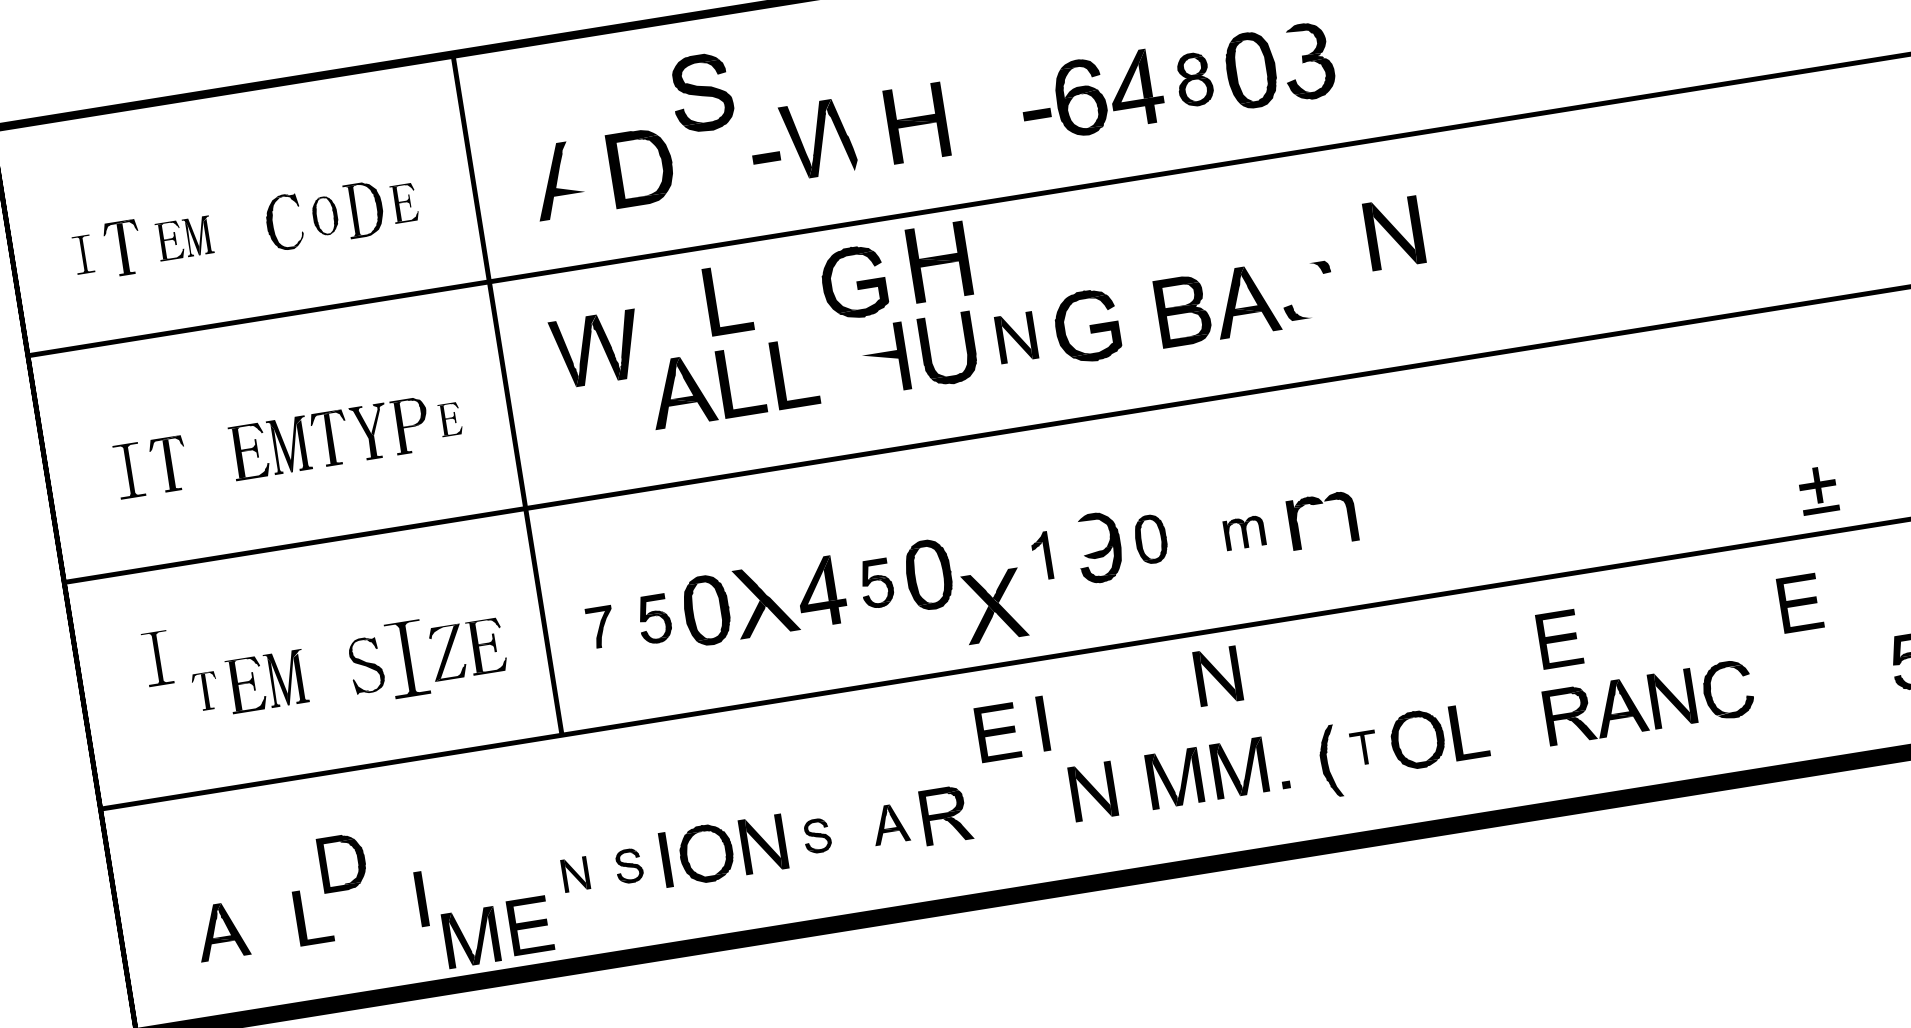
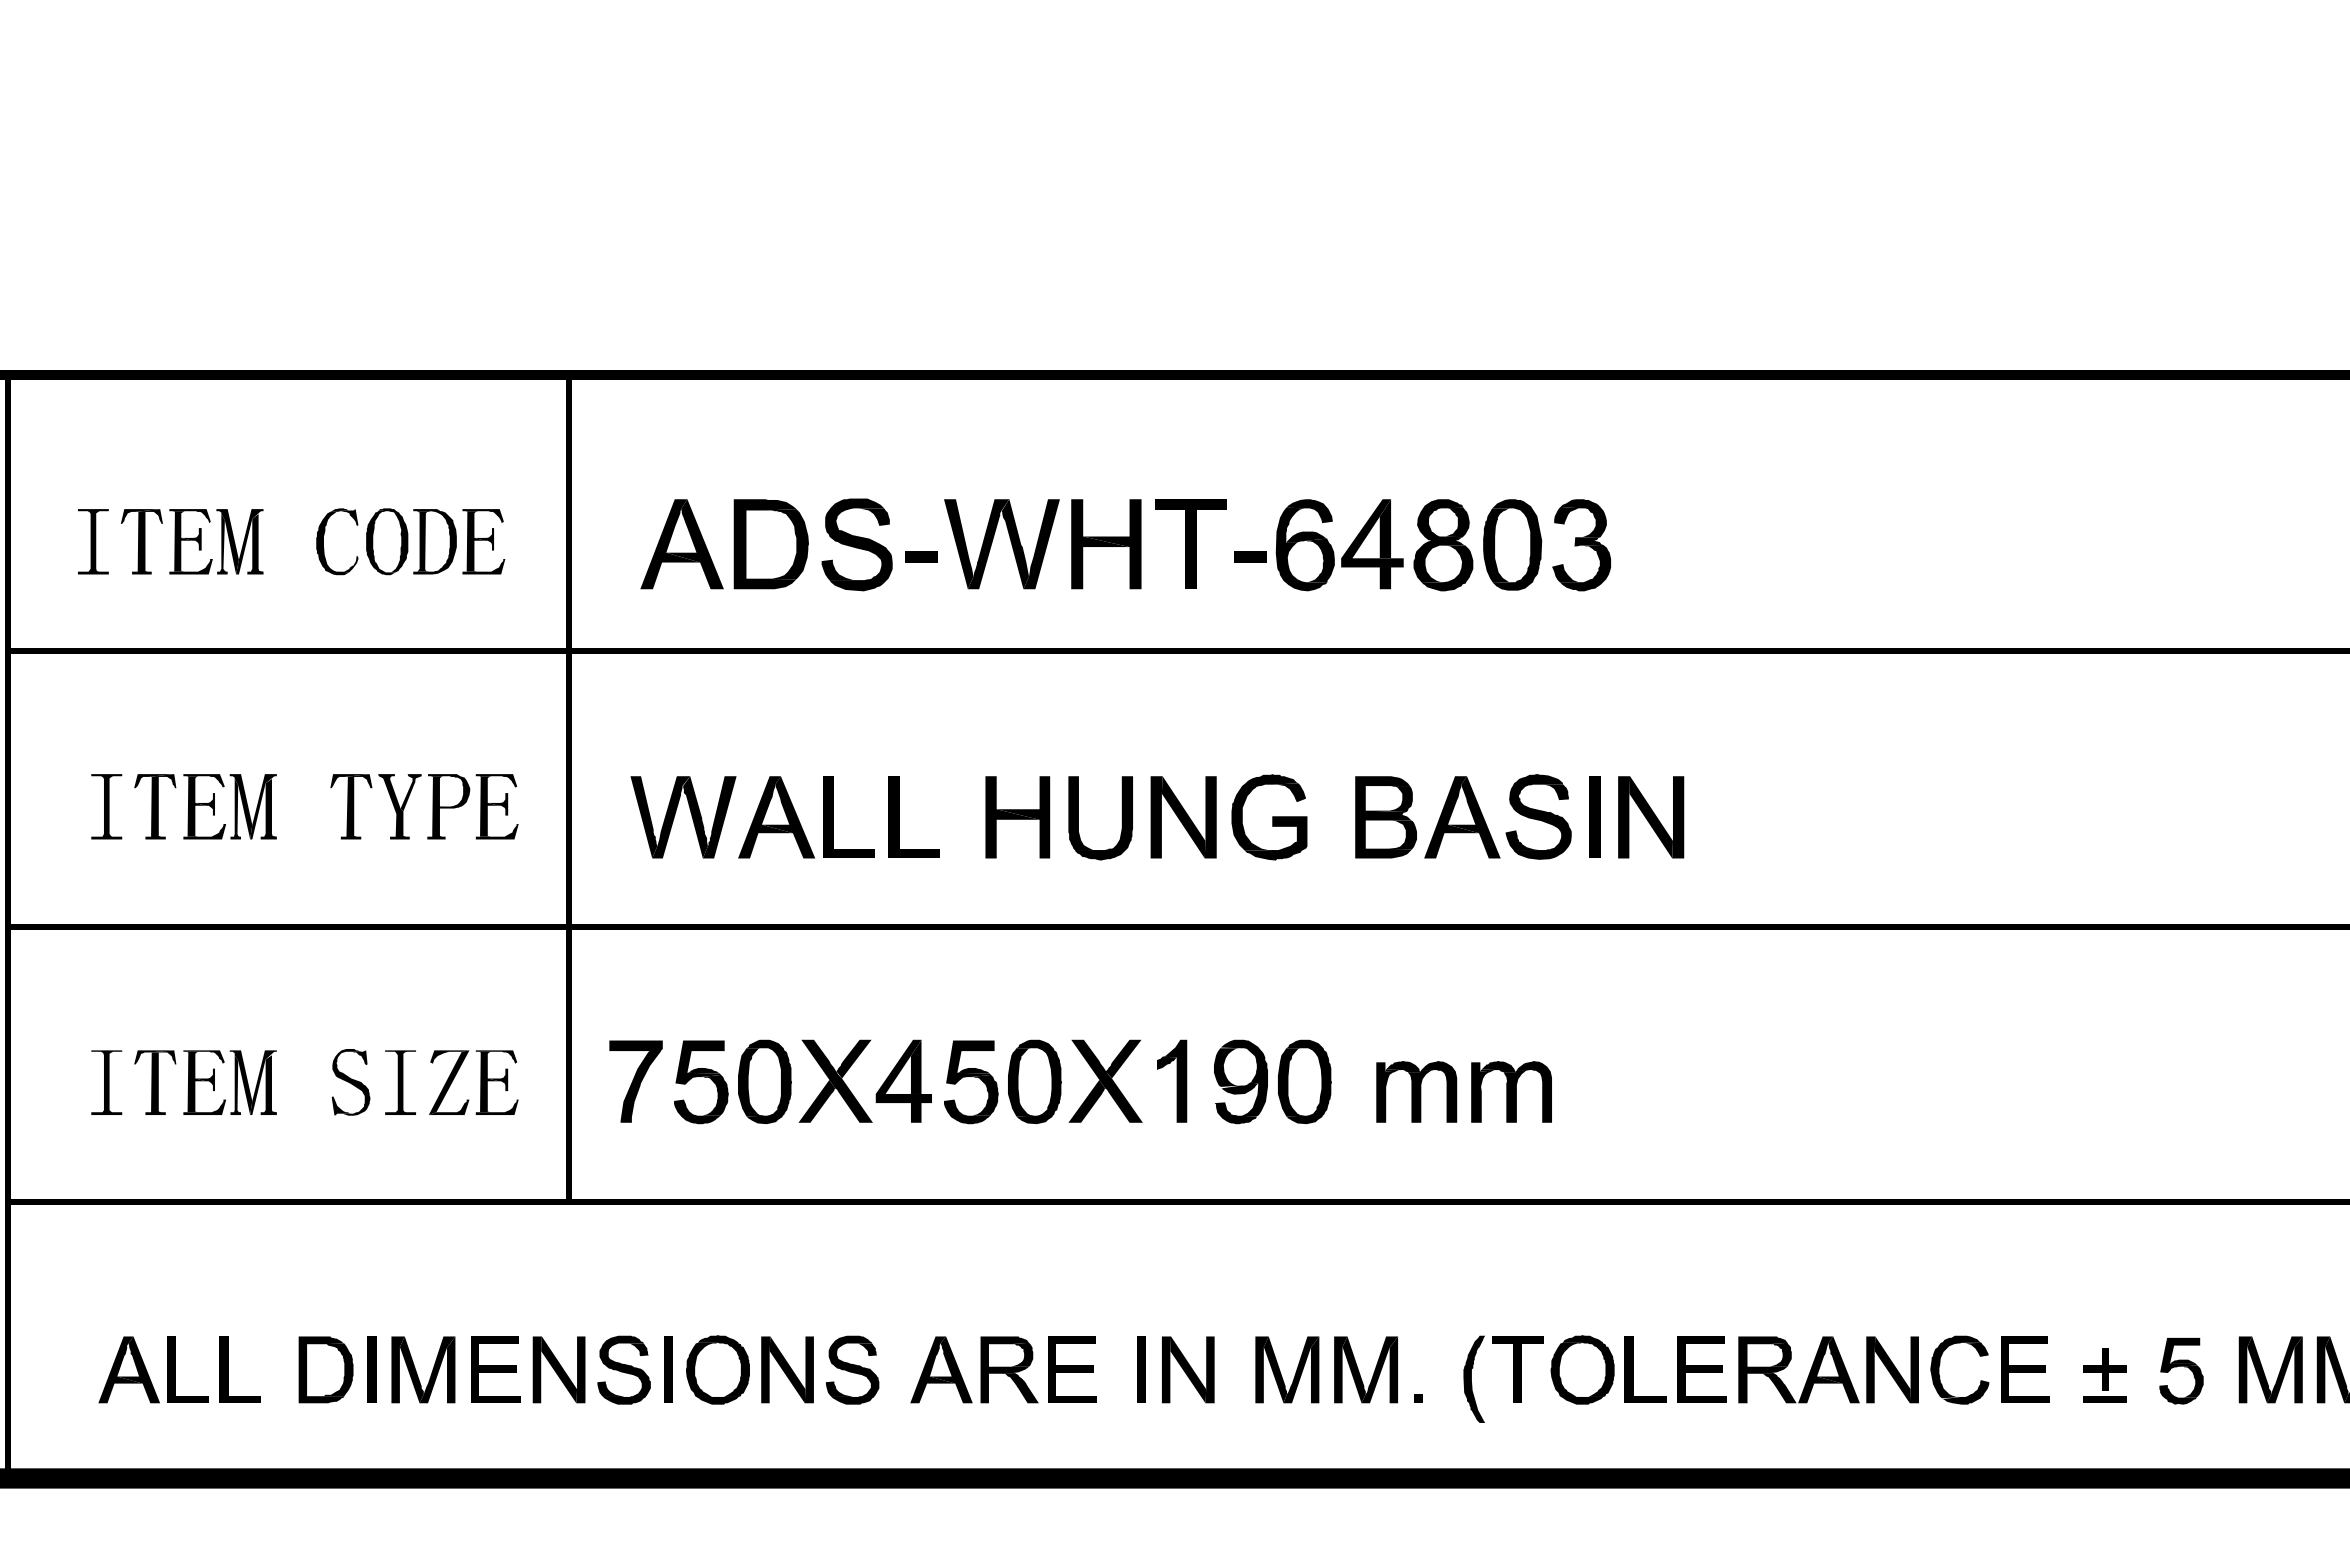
fill: (1292, 38) -> (1567, 515), added
part: (1194, 79) -> (1443, 545), size x1.43
part: (701, 92) -> (856, 544), moved
part: (986, 111) -> (1190, 543), added
fill: (863, 131) -> (1041, 544), added
fill: (578, 177) -> (694, 544), added
part: (404, 203) -> (483, 541), size x1.43
part: (325, 215) -> (387, 541), size x1.43
part: (1394, 233) -> (1651, 817), moved
part: (184, 238) -> (216, 541), size x1.43
part: (83, 254) -> (93, 541), size x1.43
part: (939, 262) -> (1106, 713), removed
part: (854, 282) -> (1001, 721), removed
part: (1354, 282) -> (1594, 816), added
fill: (1310, 289) -> (1540, 816), added
part: (715, 300) -> (833, 716), removed
part: (1016, 337) -> (1183, 817), size x1.43
part: (602, 347) -> (691, 816), moved
fill: (875, 360) -> (1012, 817), added
part: (449, 419) -> (496, 806), size x1.67
part: (269, 448) -> (229, 806), moved
part: (1818, 490) -> (2104, 1375), moved
fill: (1327, 523) -> (1516, 1096), added
part: (1244, 532) -> (1416, 1091), size x1.67
fill: (1085, 537) -> (1227, 1067), added
part: (1150, 539) -> (1304, 1081), size x1.43
part: (1042, 555) -> (1172, 1080), size x1.43
fill: (776, 579) -> (853, 1058), added
part: (877, 583) -> (971, 1082), size x1.43
part: (1800, 602) -> (2025, 1369), moved
part: (993, 605) -> (1105, 1080), moved
part: (654, 619) -> (701, 1082), size x1.43
part: (600, 627) -> (635, 1081), size x1.67
part: (1559, 639) -> (1701, 1369), moved
part: (157, 658) -> (106, 1082), moved
part: (407, 658) -> (400, 1082), size x0.71
part: (1218, 675) -> (1358, 1256), removed
part: (205, 691) -> (155, 1082), size x1.43
part: (1042, 723) -> (1141, 1369), moved
part: (997, 732) -> (1072, 1369), moved
part: (1364, 747) -> (1517, 1369), size x1.67
part: (890, 823) -> (941, 1369), size x1.43
part: (816, 835) -> (852, 1369), size x1.67
part: (342, 862) -> (325, 1369), moved
part: (628, 865) -> (623, 1369), size x1.67
part: (575, 874) -> (558, 1369), size x1.67
part: (260, 924) -> (175, 1369), added
part: (530, 925) -> (495, 1369), moved
part: (465, 939) -> (416, 1370), moved

